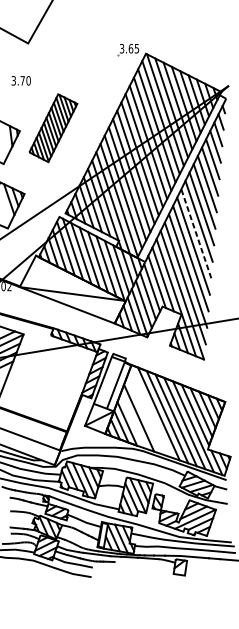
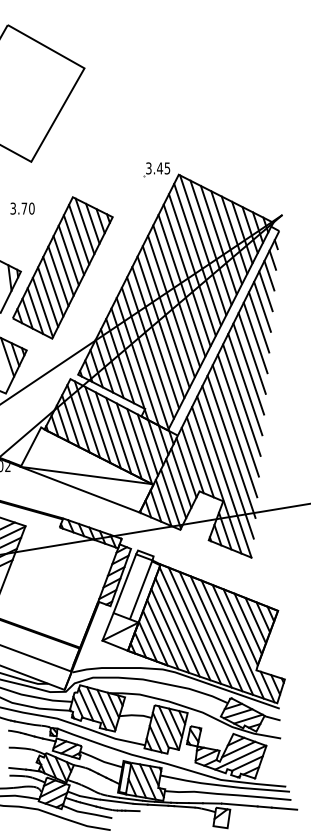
text: (130, 48) -> (159, 168), 3.65 -> 3.45
part: (53, 127) -> (62, 267), size x1.67
line: (196, 234) -> (241, 400), dashed -> solid
line: (150, 412) -> (184, 623), added
line: (144, 415) -> (177, 627), added
line: (132, 420) -> (162, 634), added

